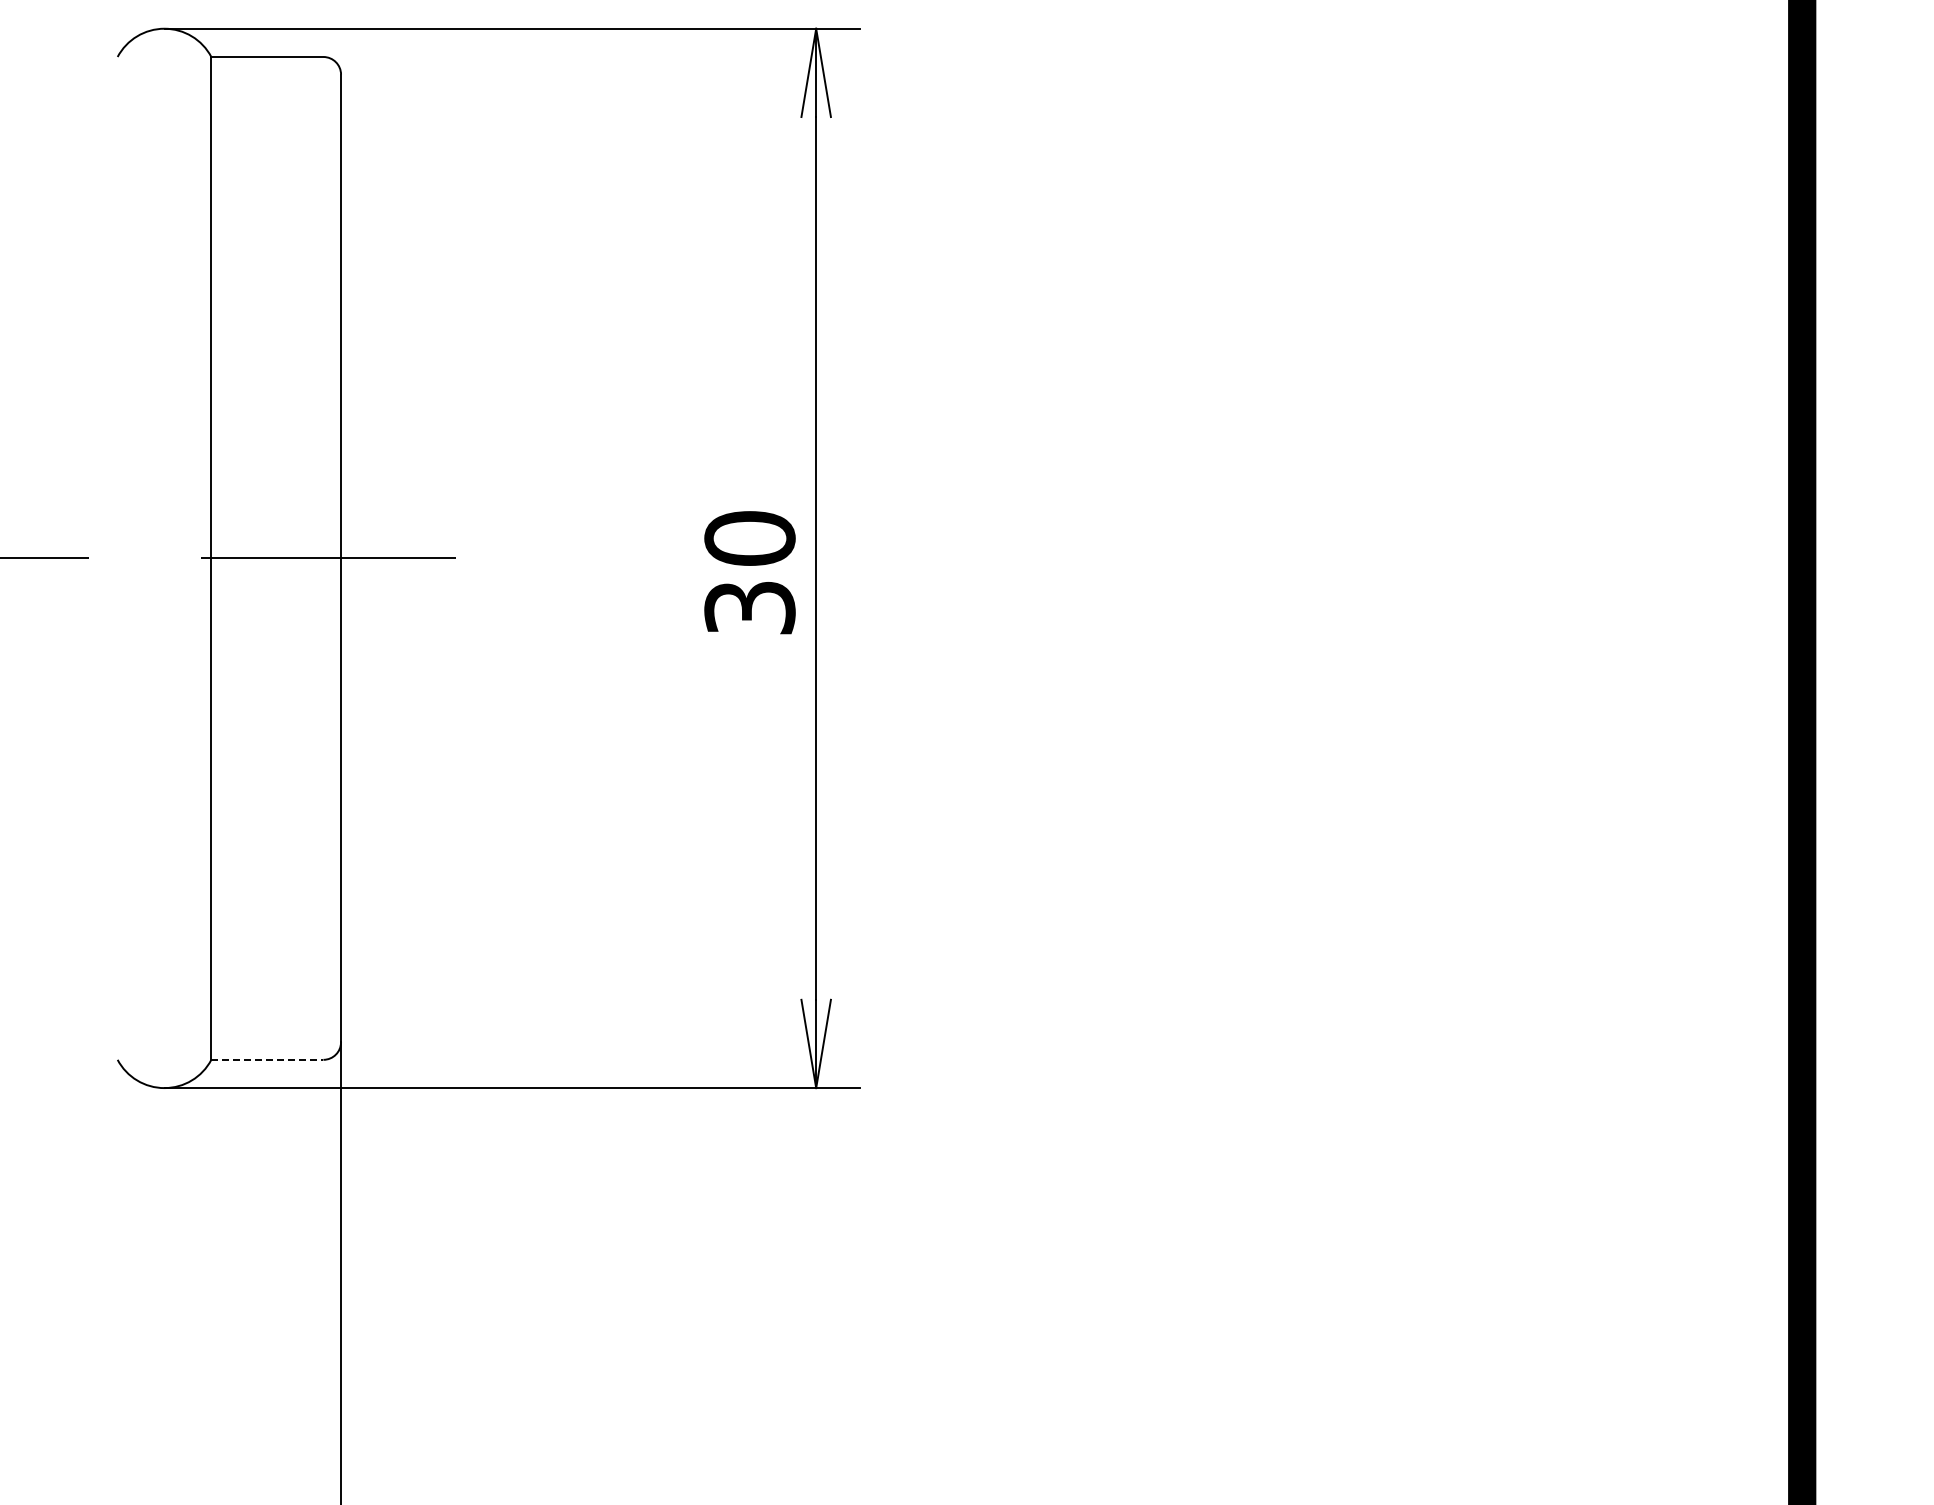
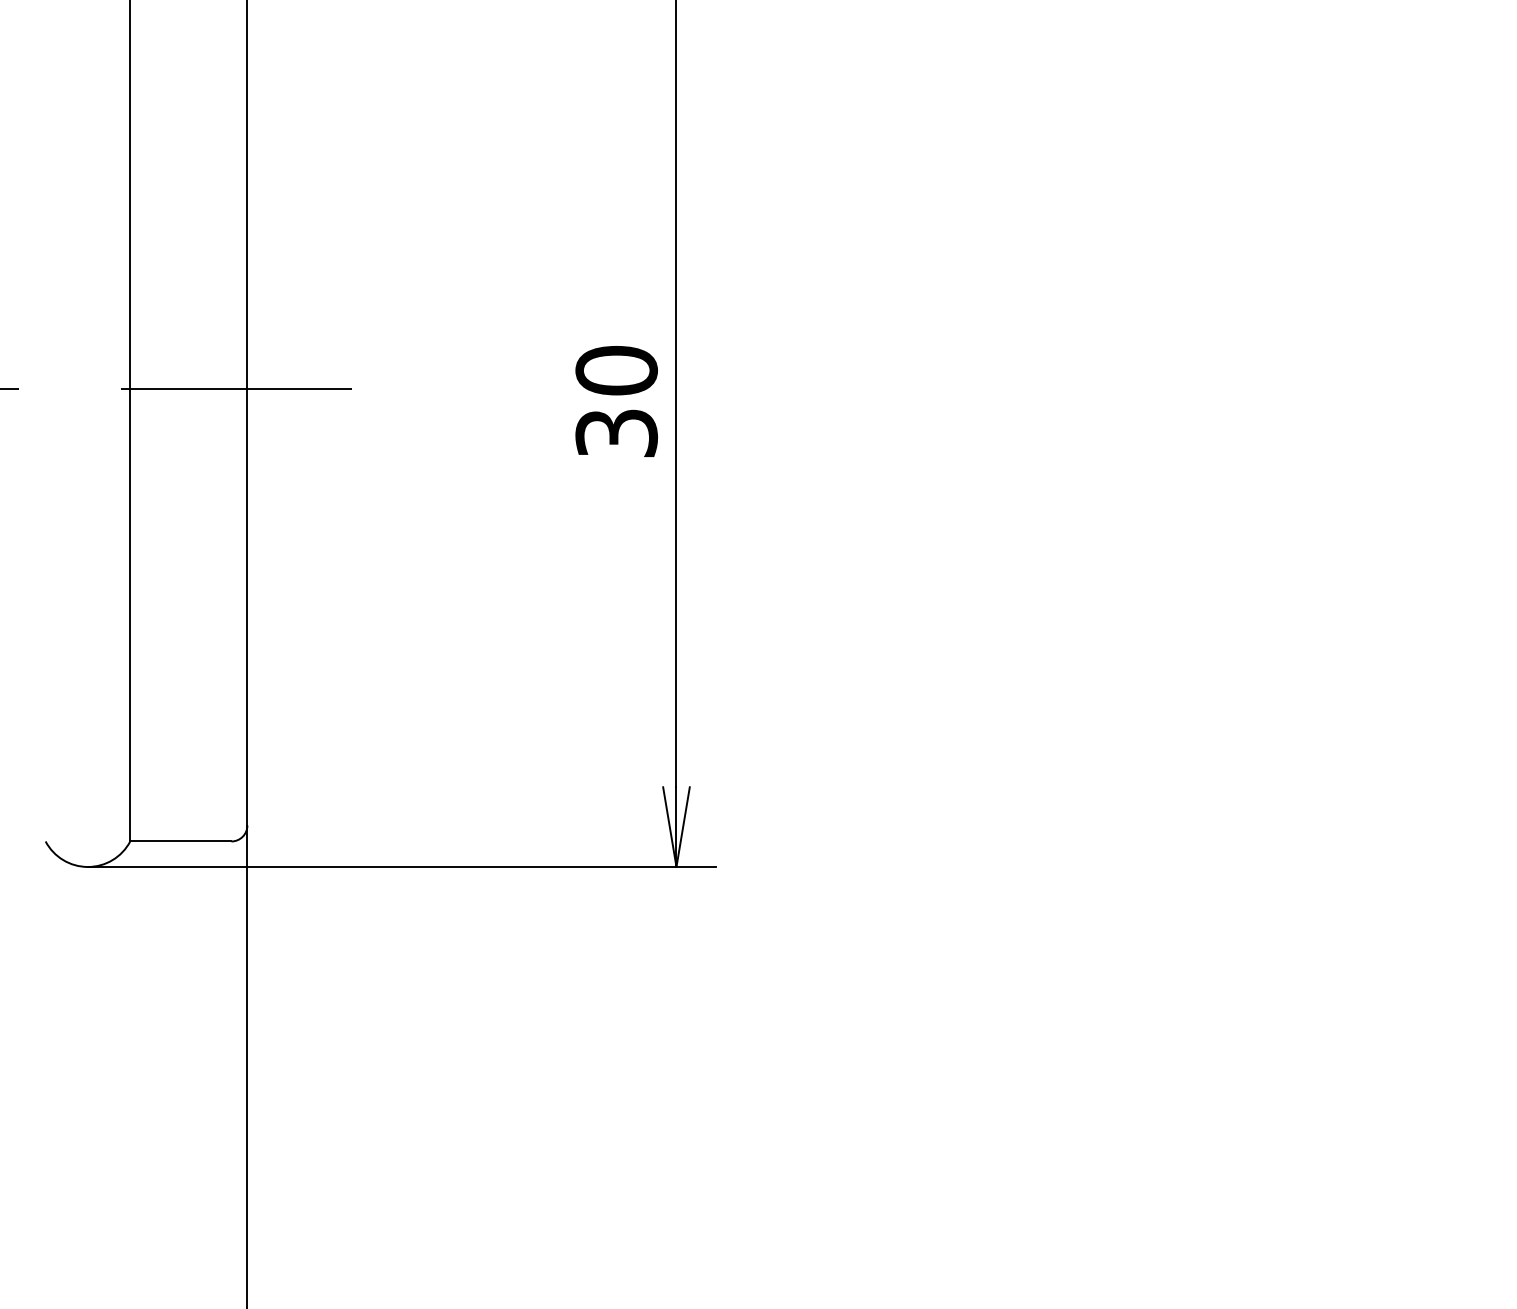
line: (267, 1059) -> (180, 841), dashed -> solid

